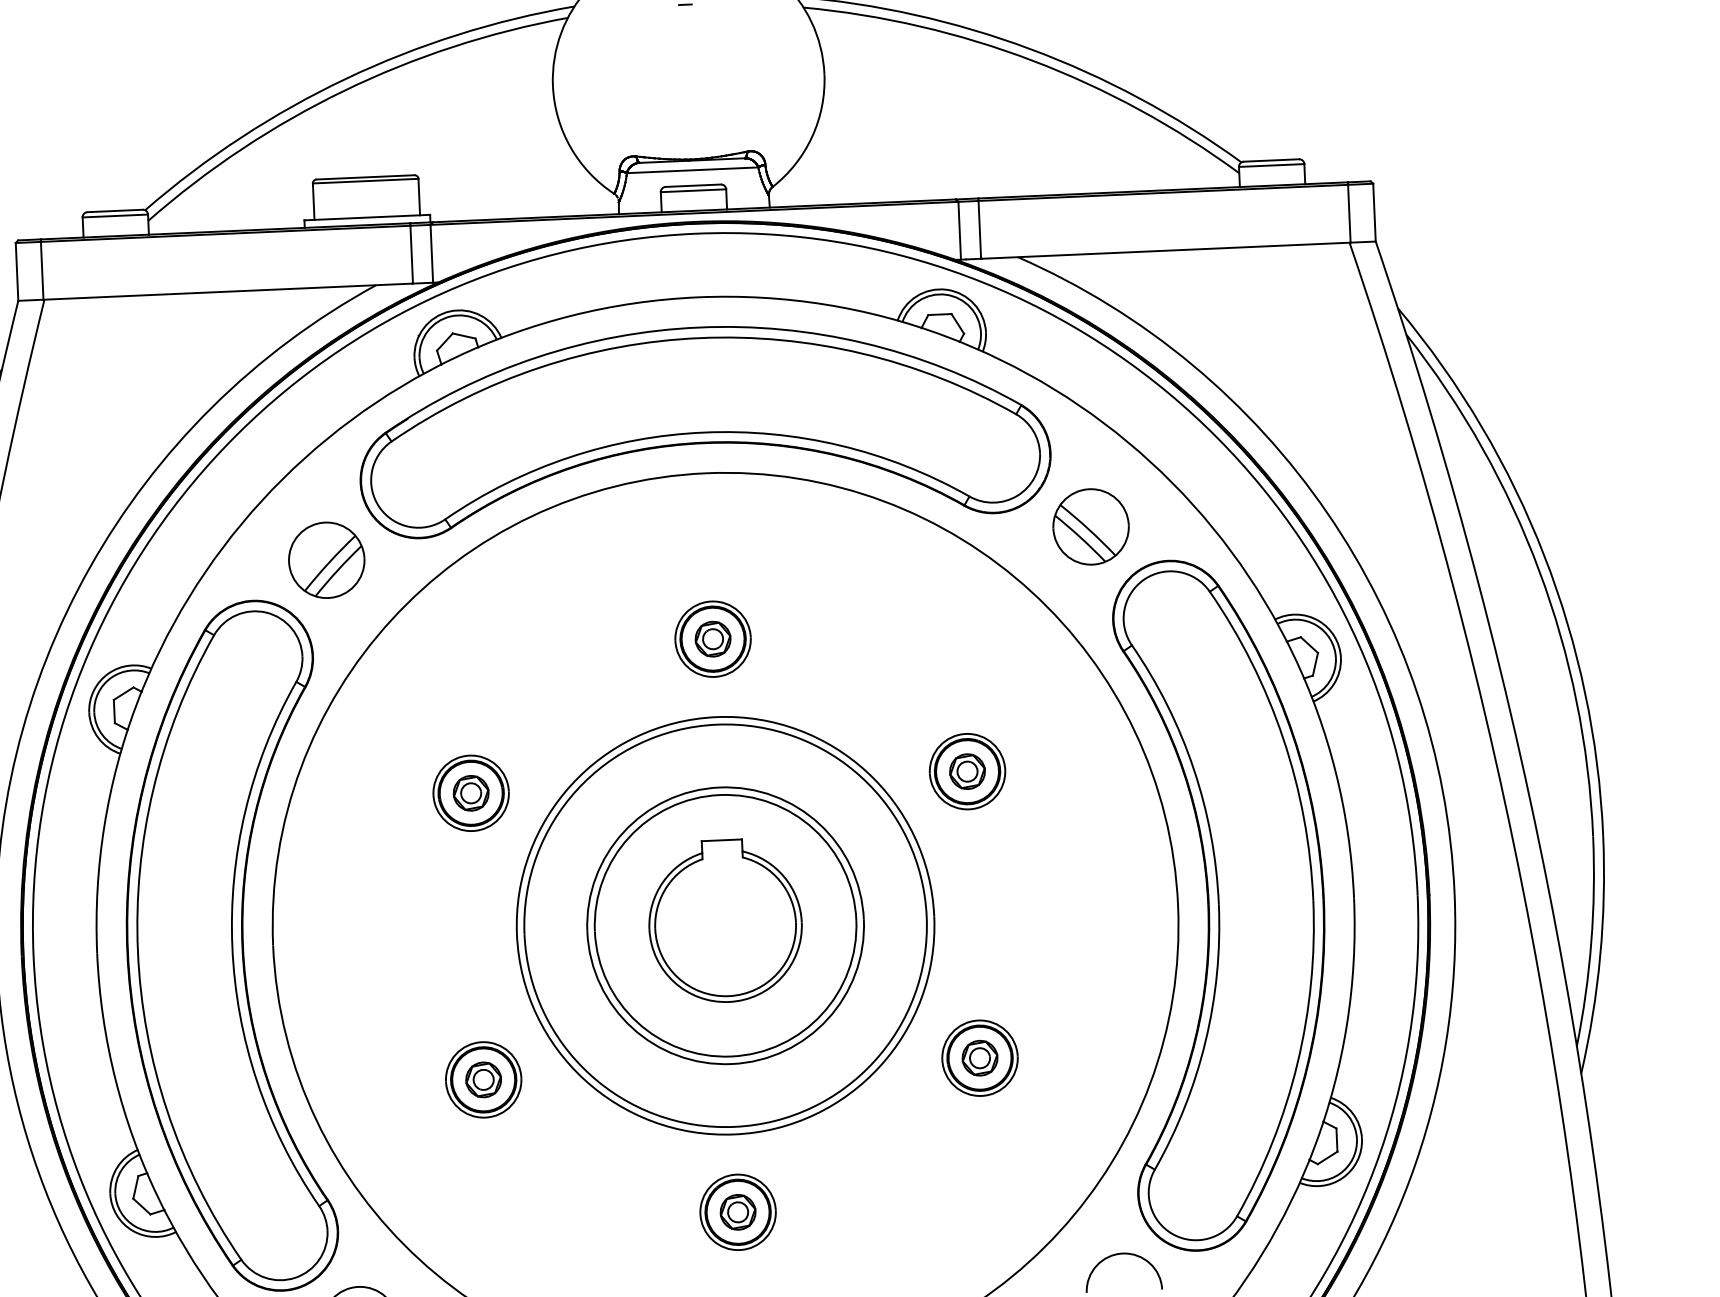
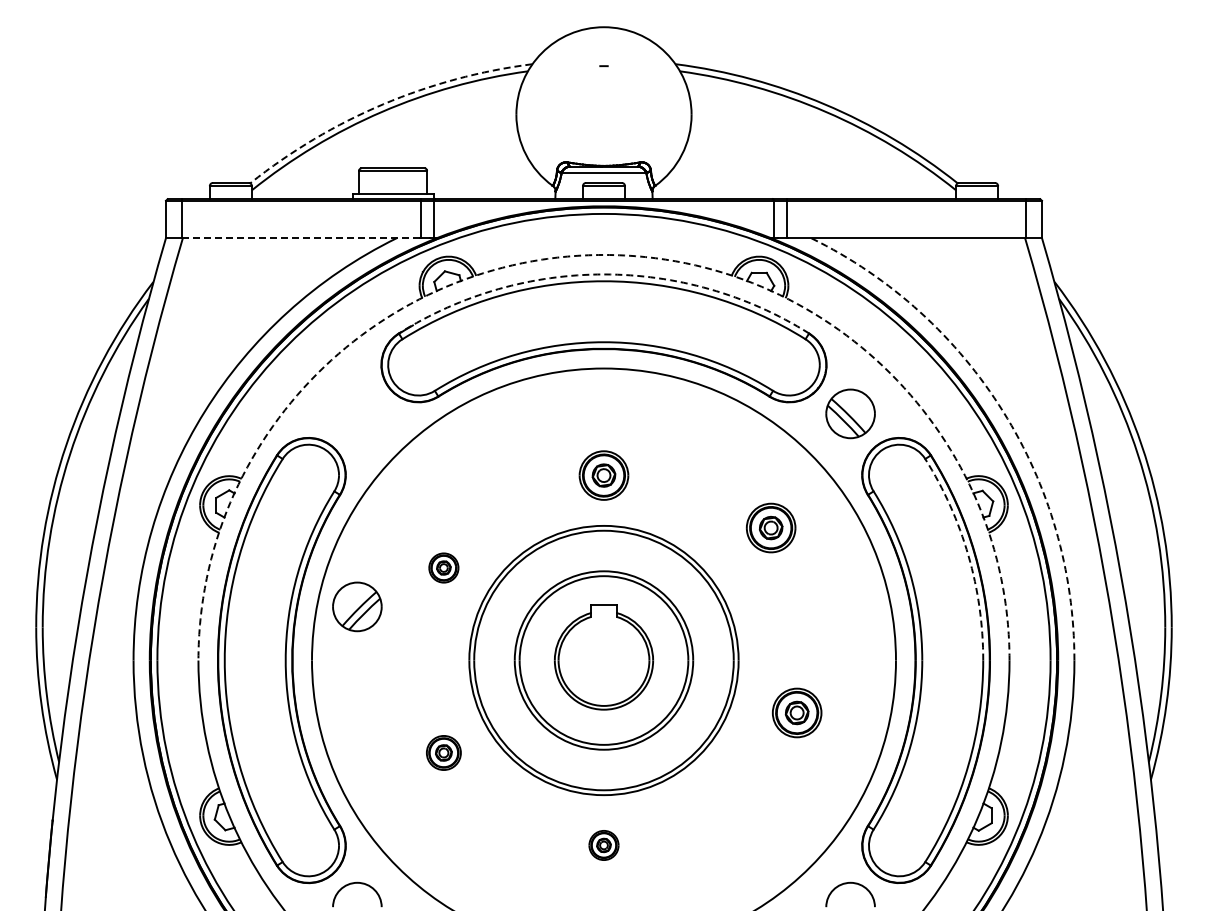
arc: (346, 79) -> (383, 104), solid -> dashed
line: (228, 292) -> (301, 238), solid -> dashed
arc: (697, 296) -> (603, 254), solid -> dashed
arc: (698, 327) -> (603, 274), solid -> dashed
arc: (1327, 512) -> (1003, 411), solid -> dashed
part: (326, 559) -> (357, 606), moved
arc: (1283, 738) -> (968, 555), solid -> dashed
part: (968, 770) -> (771, 527), moved
part: (470, 792) -> (443, 567), size x0.6
part: (980, 1057) -> (797, 712), moved
part: (483, 1079) -> (443, 752), size x0.7
part: (737, 1212) -> (603, 845), size x0.6

